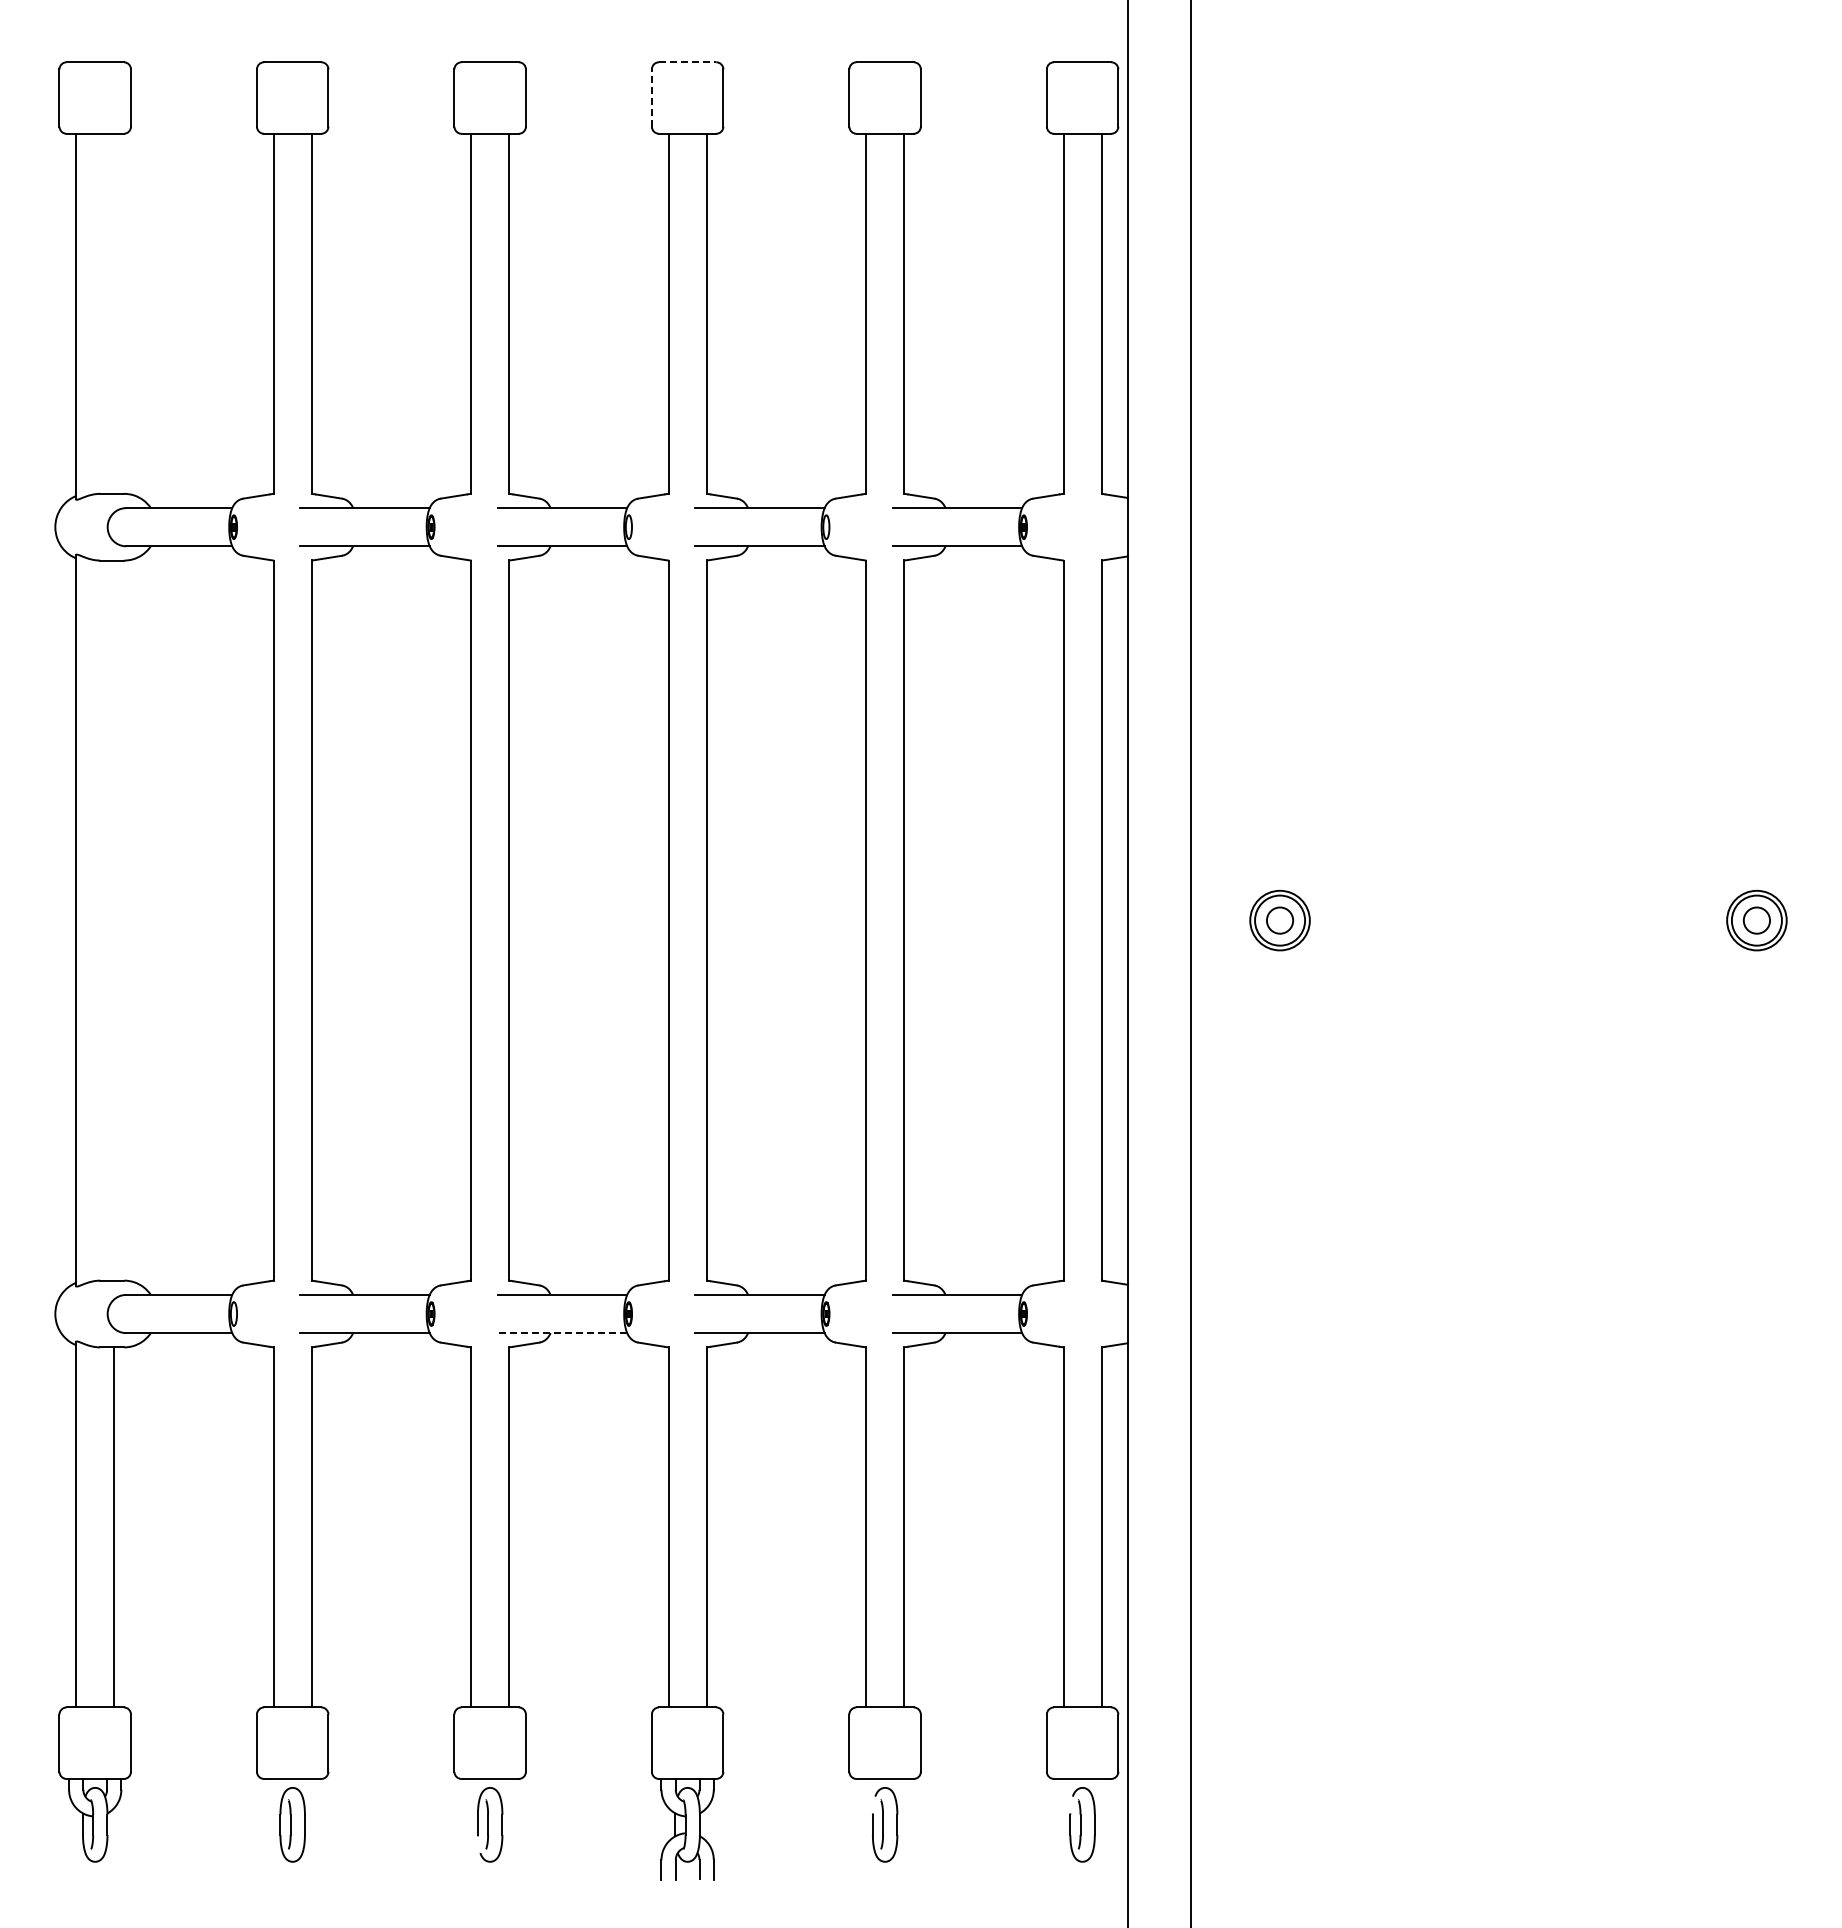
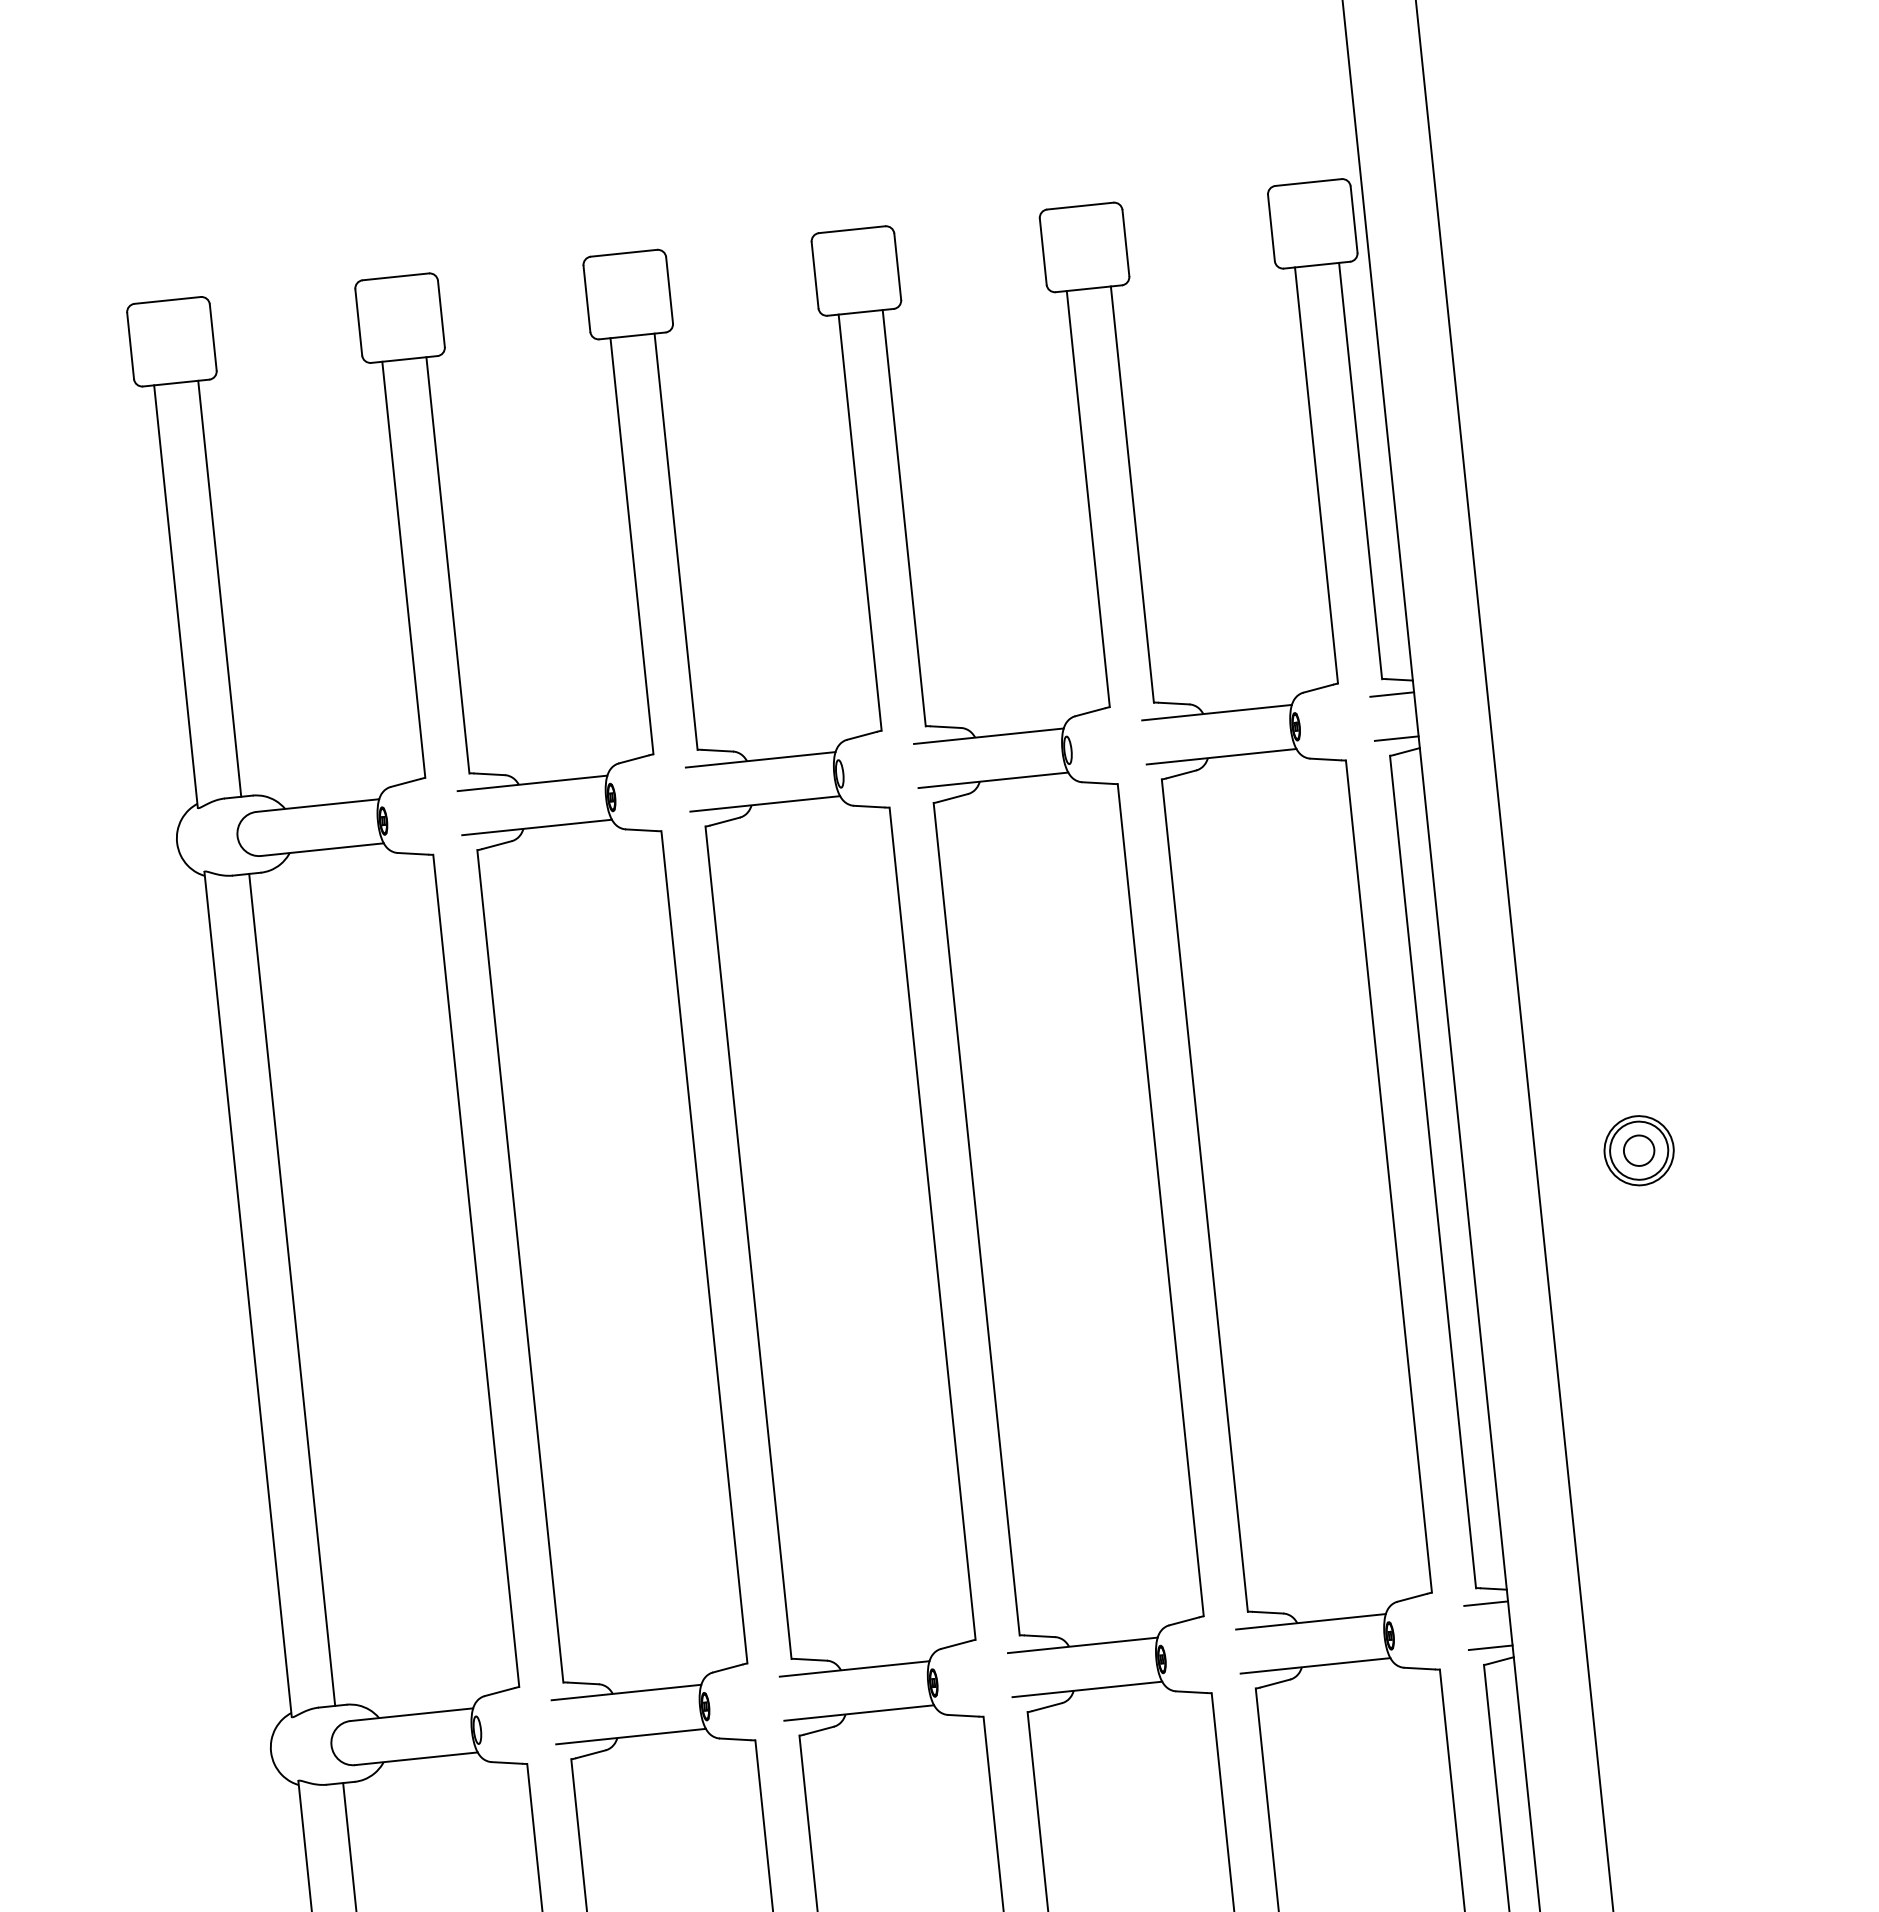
line: (687, 62) -> (852, 229), dashed -> solid
line: (651, 98) -> (814, 275), dashed -> solid
line: (114, 313) -> (219, 588), added
line: (1108, 508) -> (1391, 695), added
line: (1108, 546) -> (1396, 738), added
line: (114, 920) -> (292, 1289), added
line: (1108, 1294) -> (1485, 1603), added
line: (562, 1333) -> (859, 1713), dashed -> solid
line: (1108, 1333) -> (1490, 1648), added

